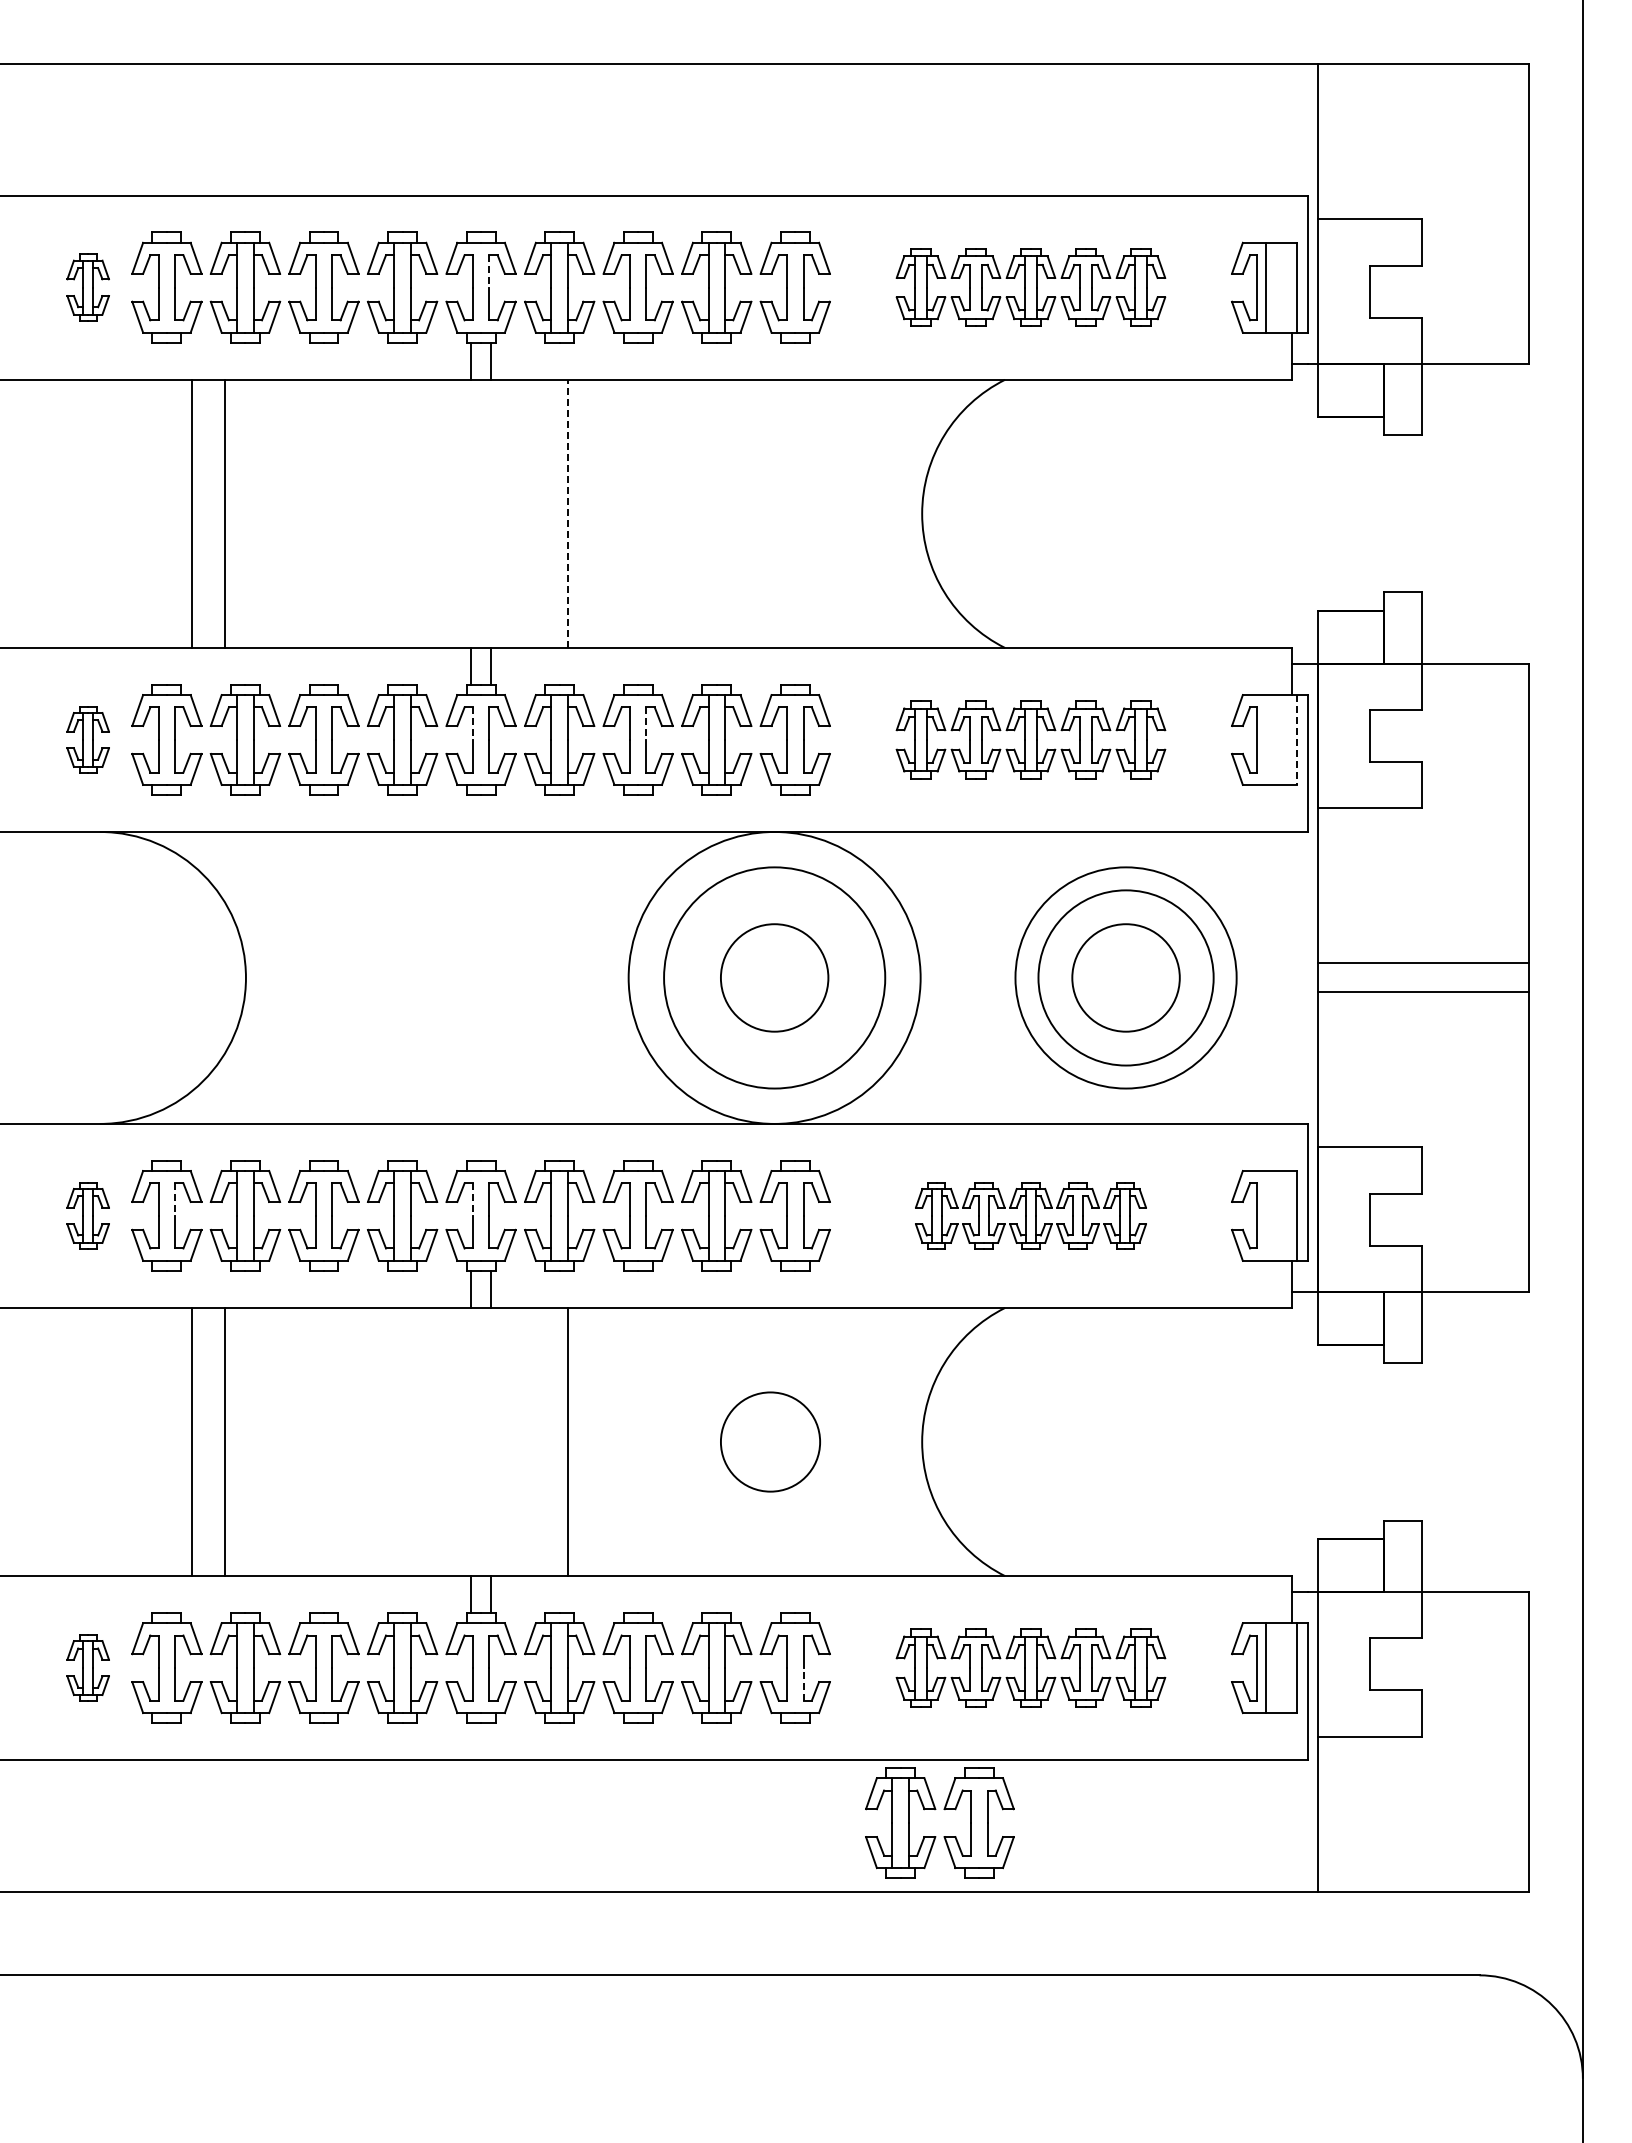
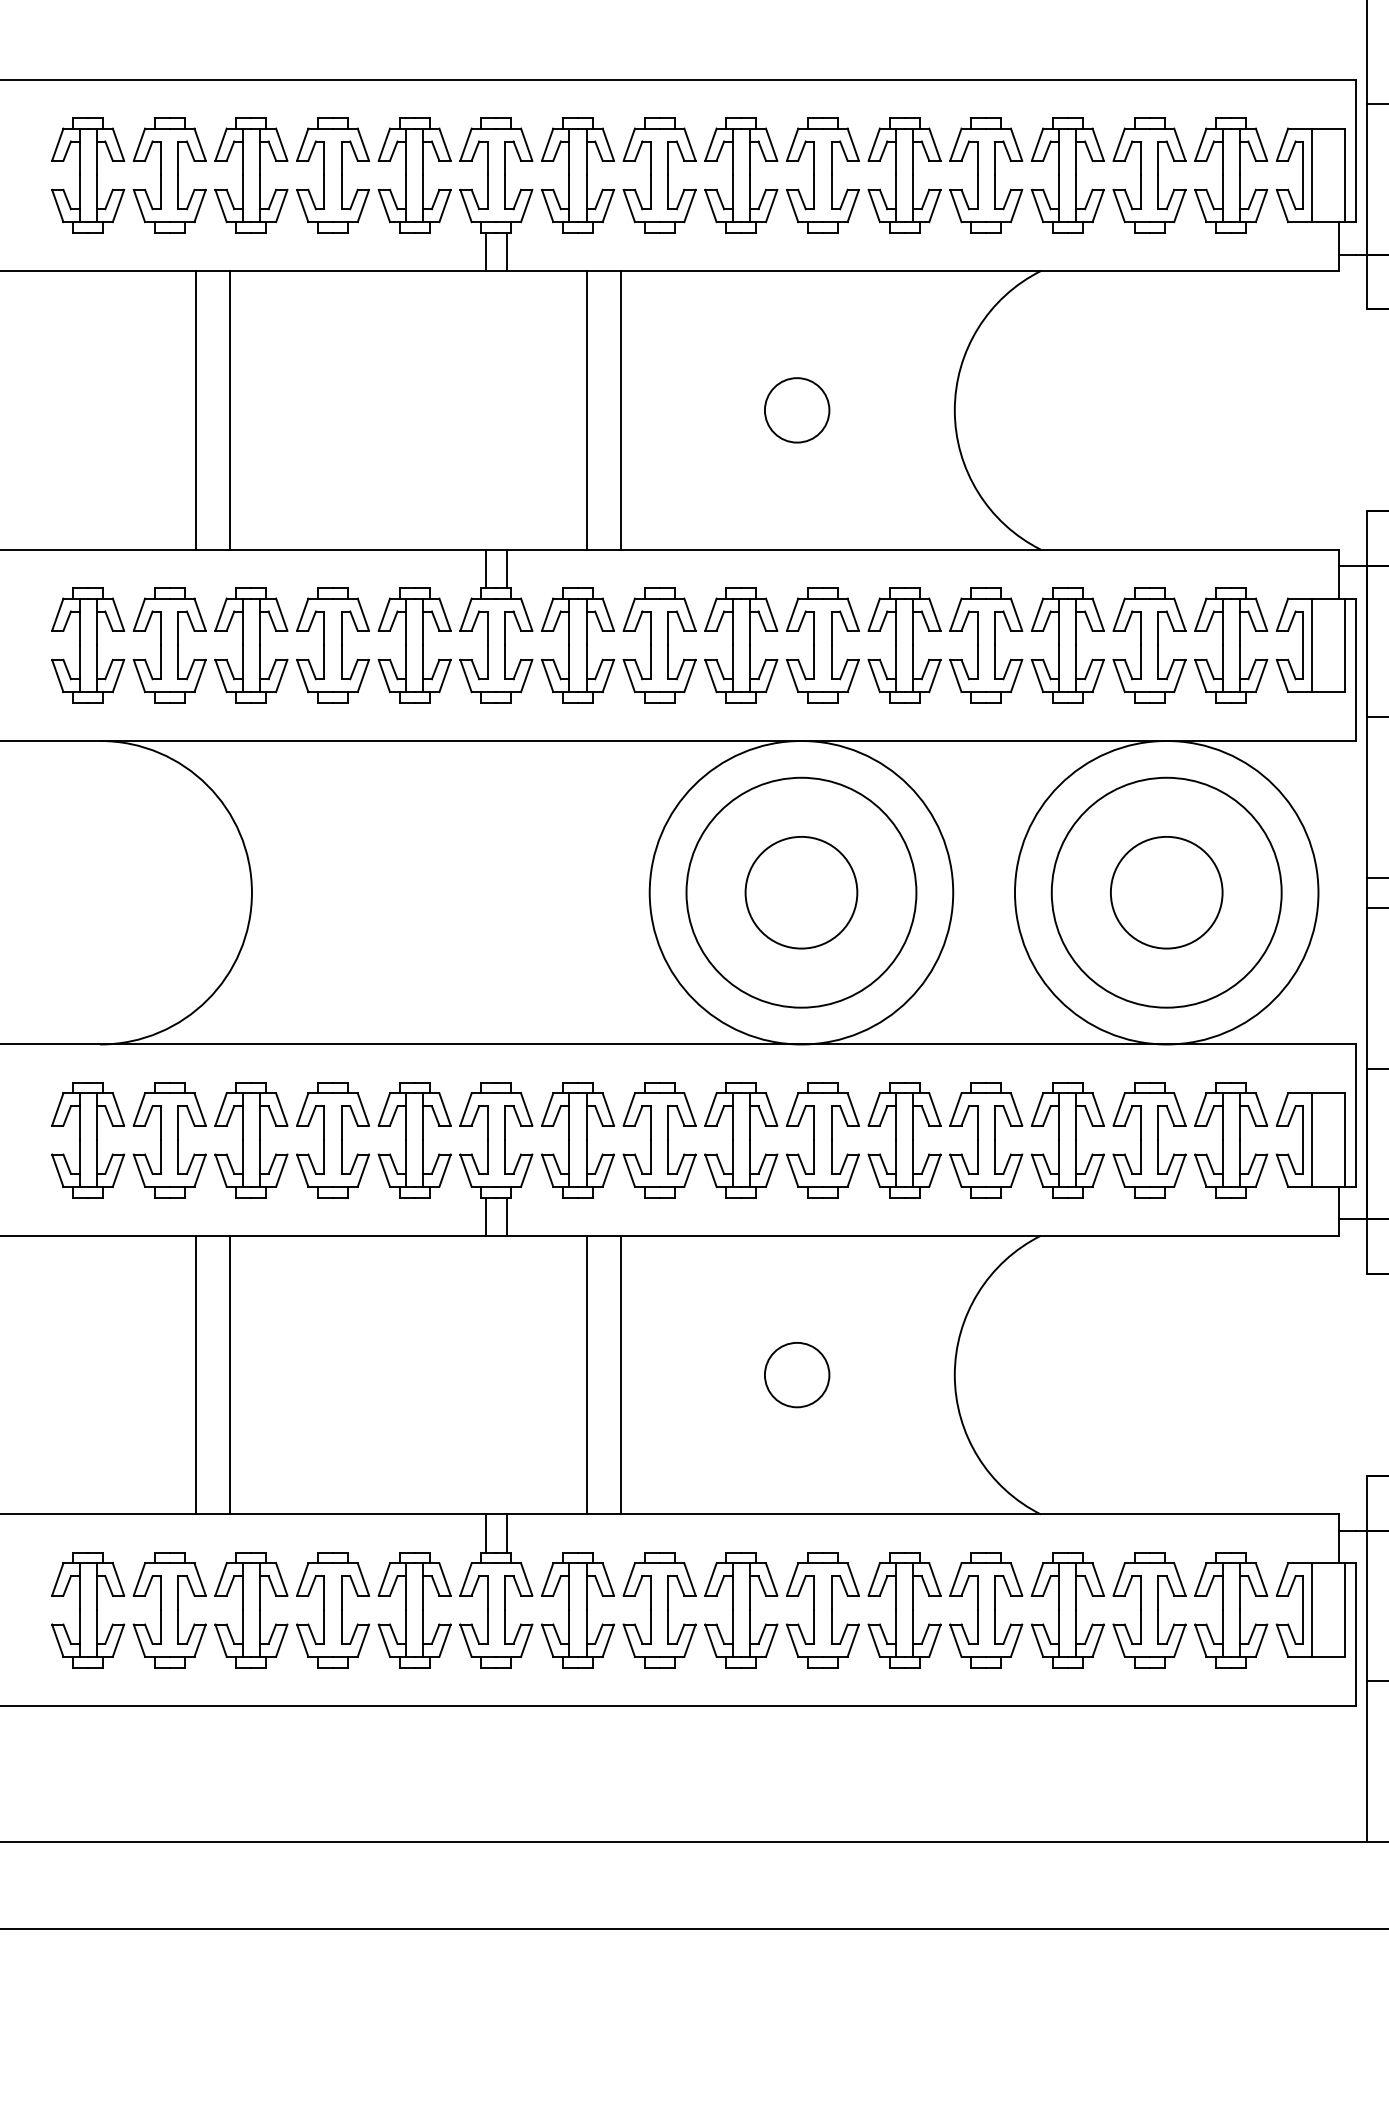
line: (489, 272) -> (505, 159), dashed -> solid
part: (87, 287) -> (87, 175), size x1.67
part: (1030, 287) -> (1067, 175), size x1.43
line: (567, 513) -> (586, 409), dashed -> solid
line: (601, 513) -> (621, 409), added
circle: (770, 513) -> (797, 409), added
line: (472, 724) -> (487, 629), dashed -> solid
line: (646, 724) -> (668, 629), dashed -> solid
part: (87, 739) -> (87, 644), size x1.67
part: (1030, 739) -> (1067, 644), size x1.43
line: (1266, 739) -> (1312, 644), added
line: (1297, 739) -> (1344, 644), dashed -> solid
circle: (1126, 977) -> (1167, 892), size x1.67
line: (175, 1200) -> (178, 1124), dashed -> solid
line: (472, 1200) -> (487, 1124), dashed -> solid
part: (87, 1215) -> (87, 1139), size x1.67
part: (1030, 1215) -> (1067, 1139), size x1.67
line: (1266, 1215) -> (1312, 1139), added
line: (601, 1441) -> (621, 1374), added
circle: (770, 1441) -> (797, 1374), size x0.62
part: (87, 1667) -> (87, 1609), size x1.67
part: (1030, 1667) -> (1067, 1609), size x1.43
line: (803, 1683) -> (831, 1626), dashed -> solid
part: (935, 1810) -> (968, 1758), removed

